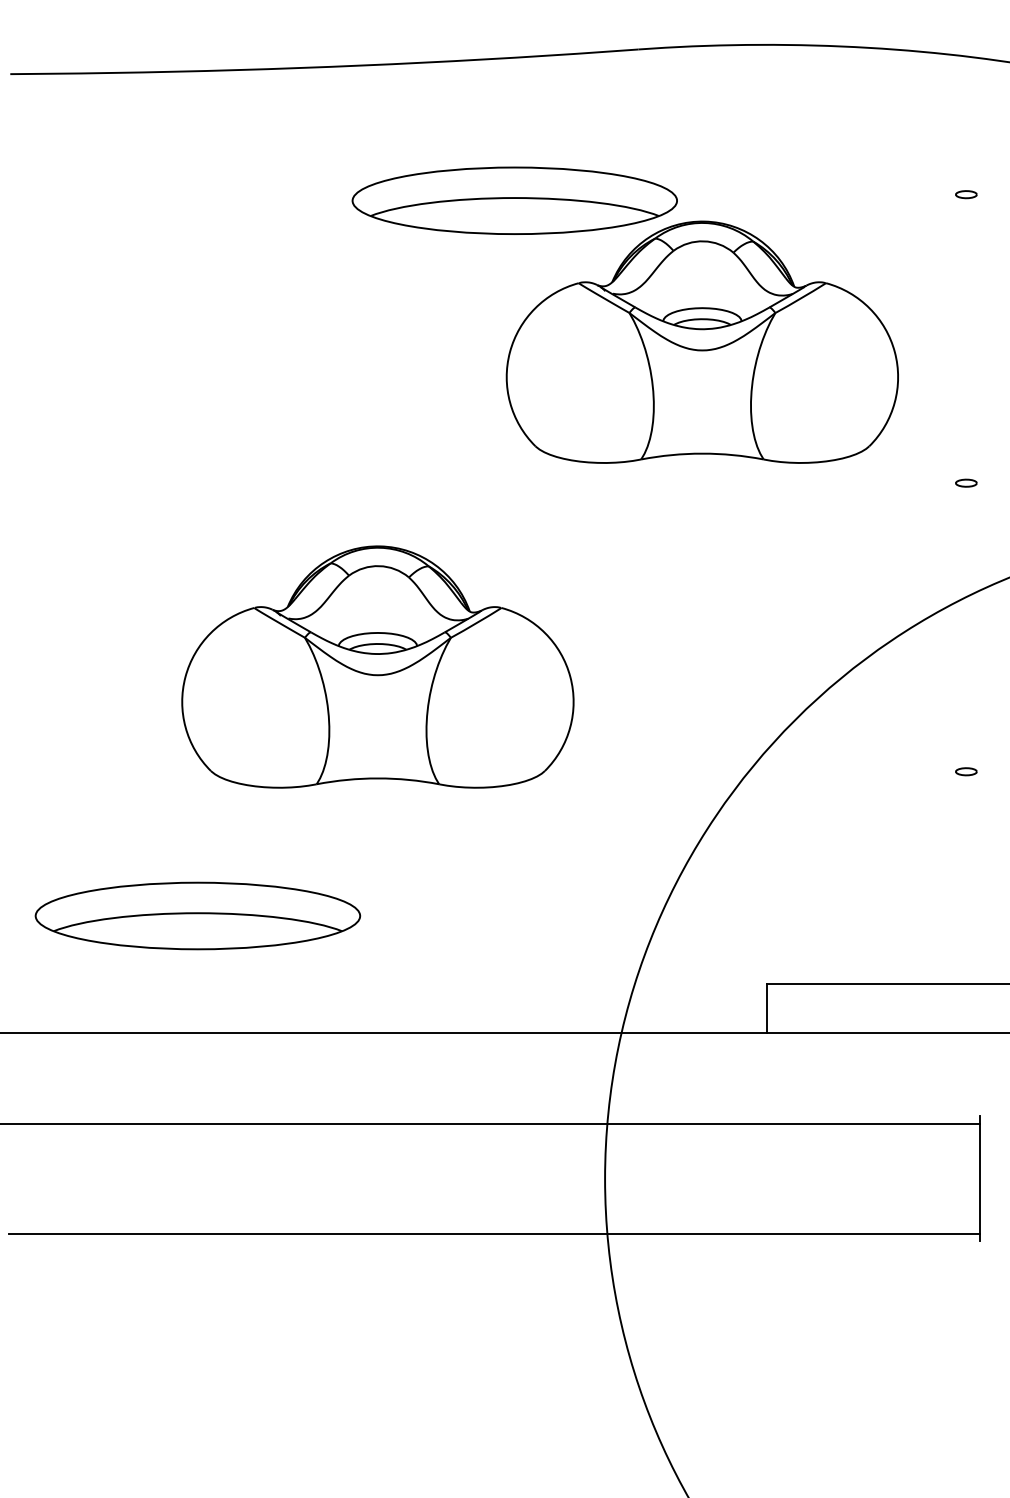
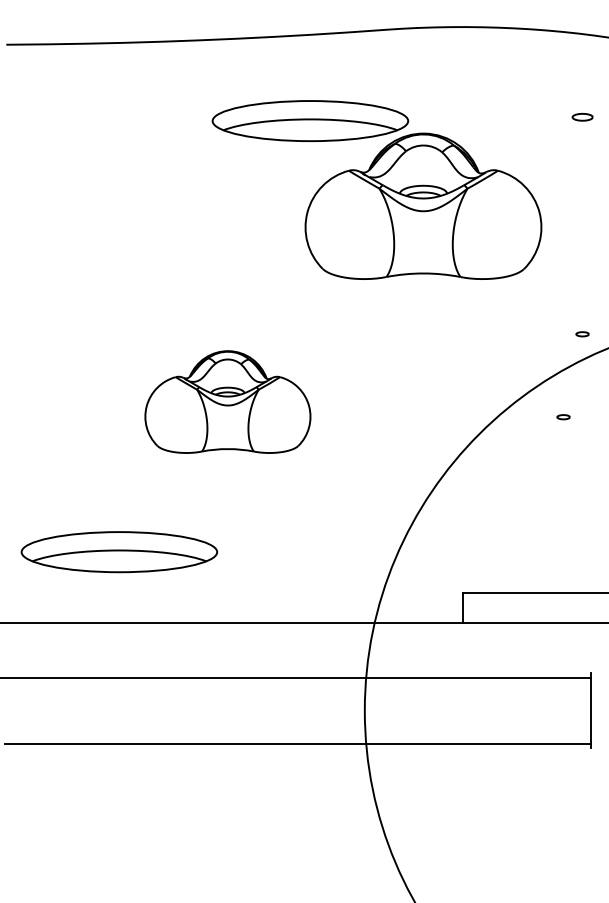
part: (966, 194) -> (582, 117), size x1.6
part: (966, 483) -> (582, 334), moved
part: (377, 666) -> (227, 401), size x0.7
part: (966, 772) -> (563, 417), moved

